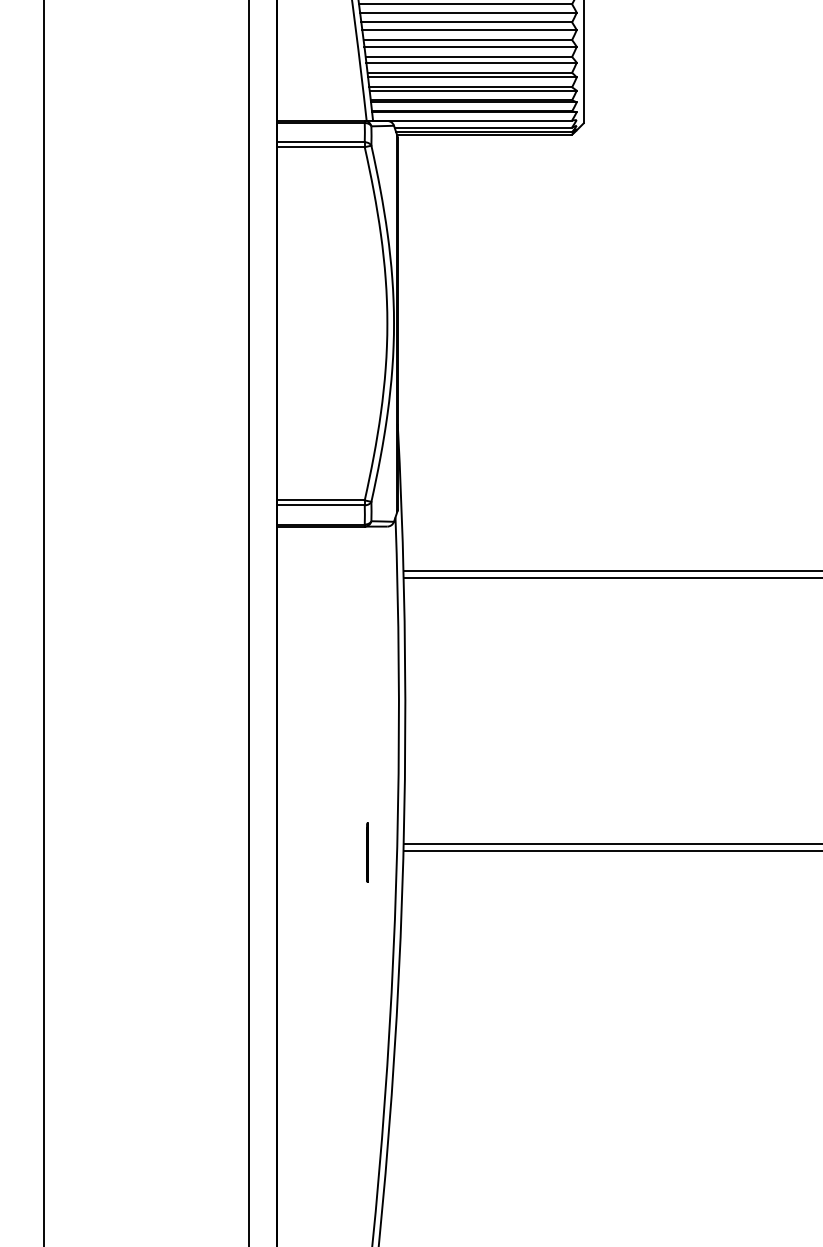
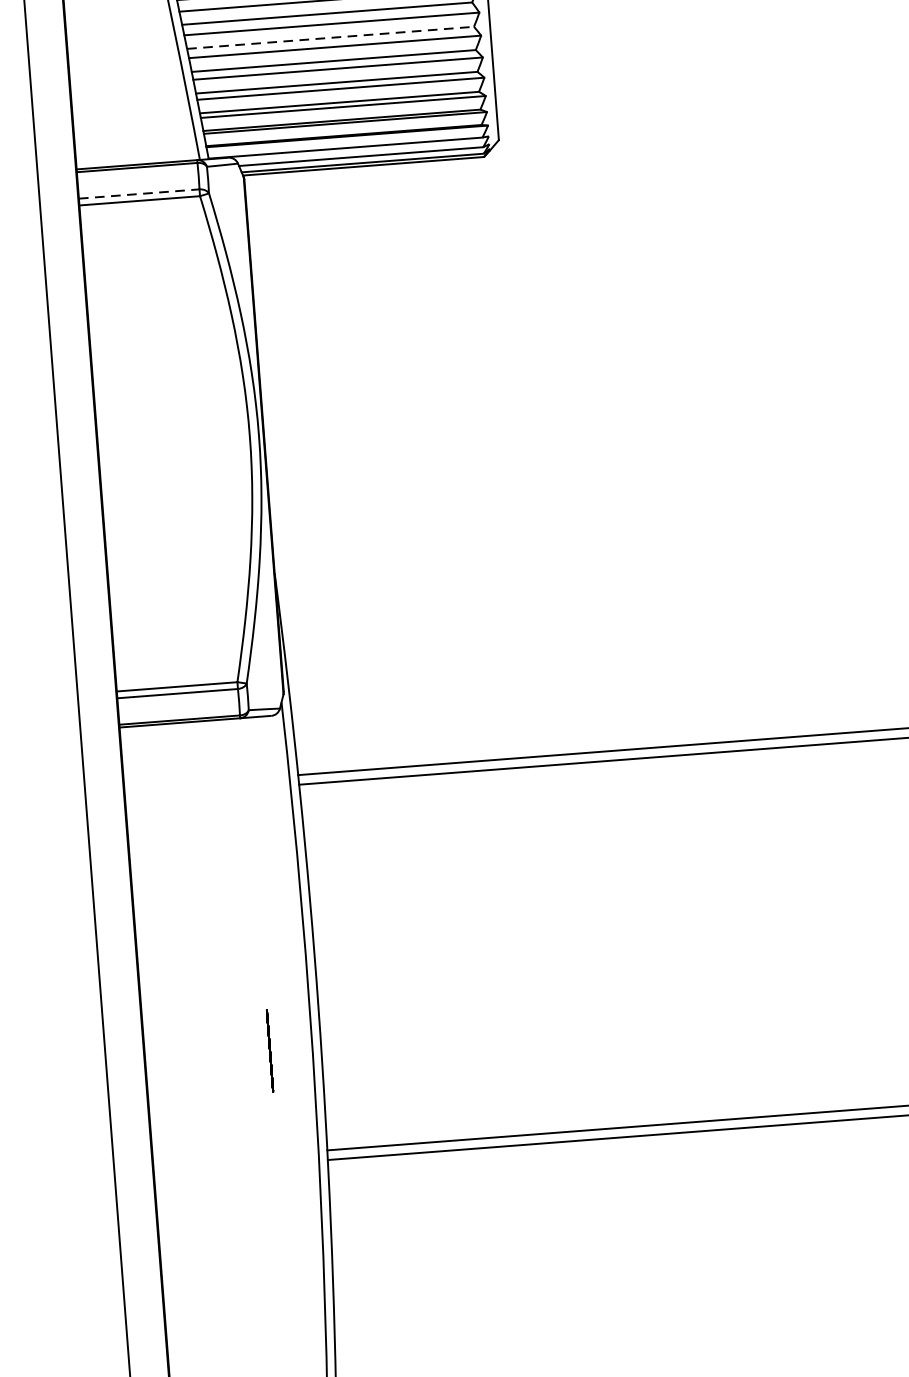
line: (468, 40) -> (331, 38), solid -> dashed
line: (320, 142) -> (138, 194), solid -> dashed
line: (367, 852) -> (269, 1050), moved

